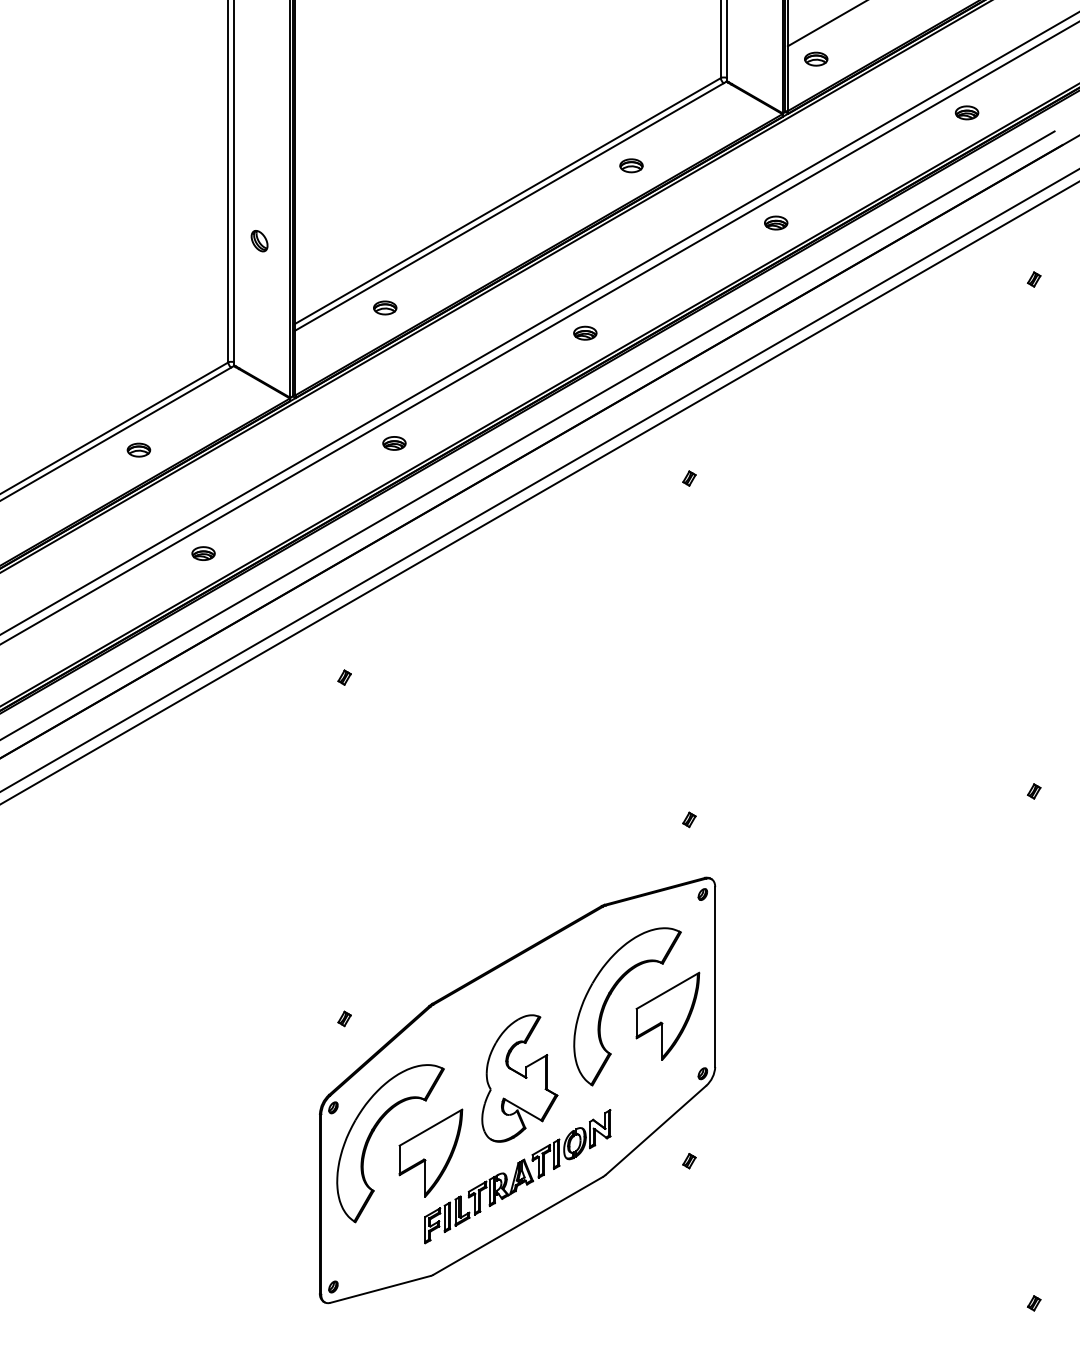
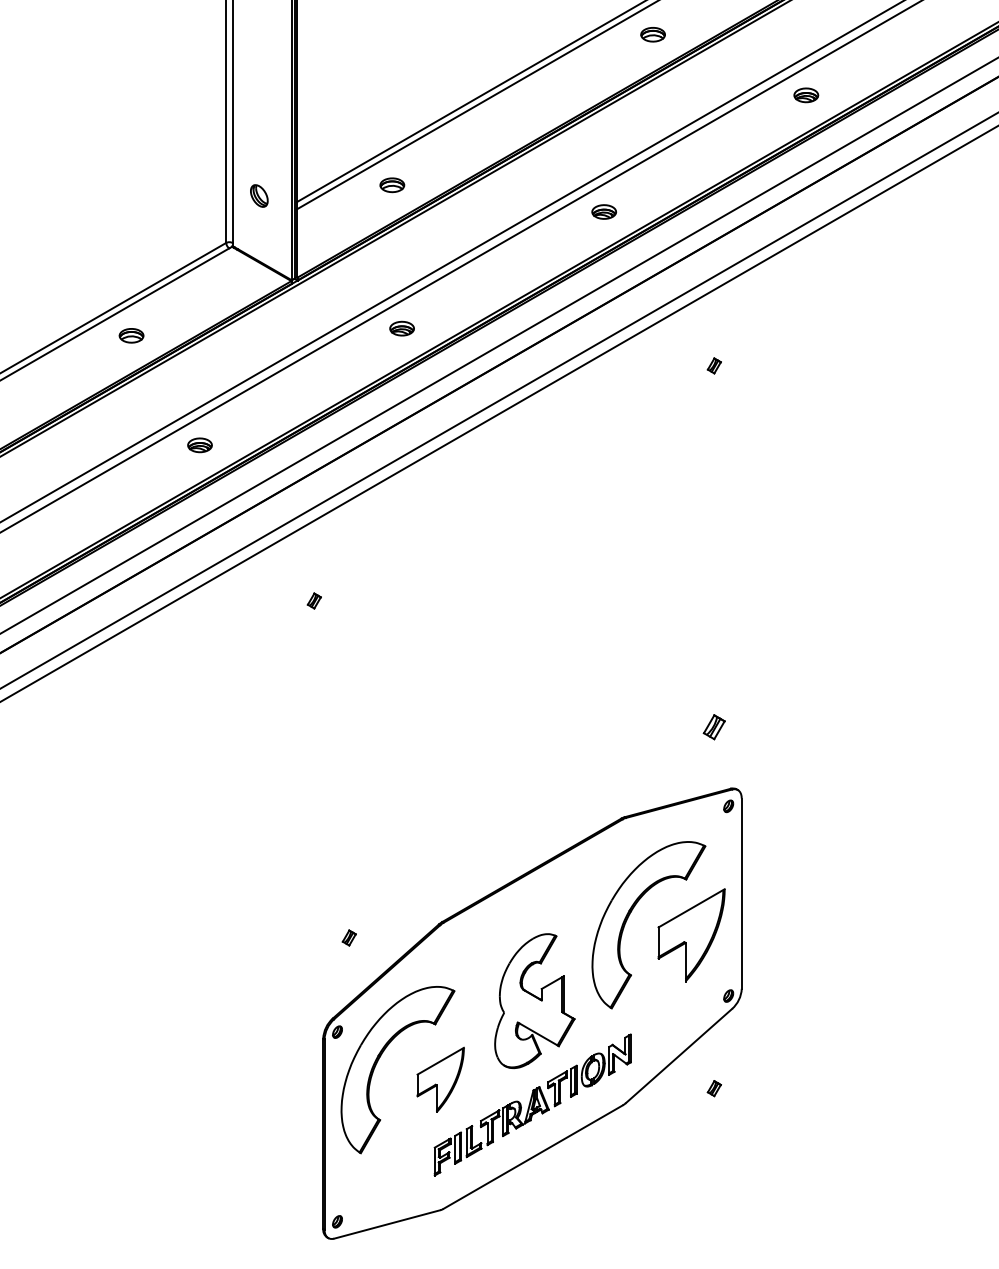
part: (259, 241) -> (259, 196), moved
part: (344, 677) -> (314, 600), moved
part: (689, 819) -> (714, 726), size x1.6
part: (430, 1152) -> (440, 1079), size x0.7

